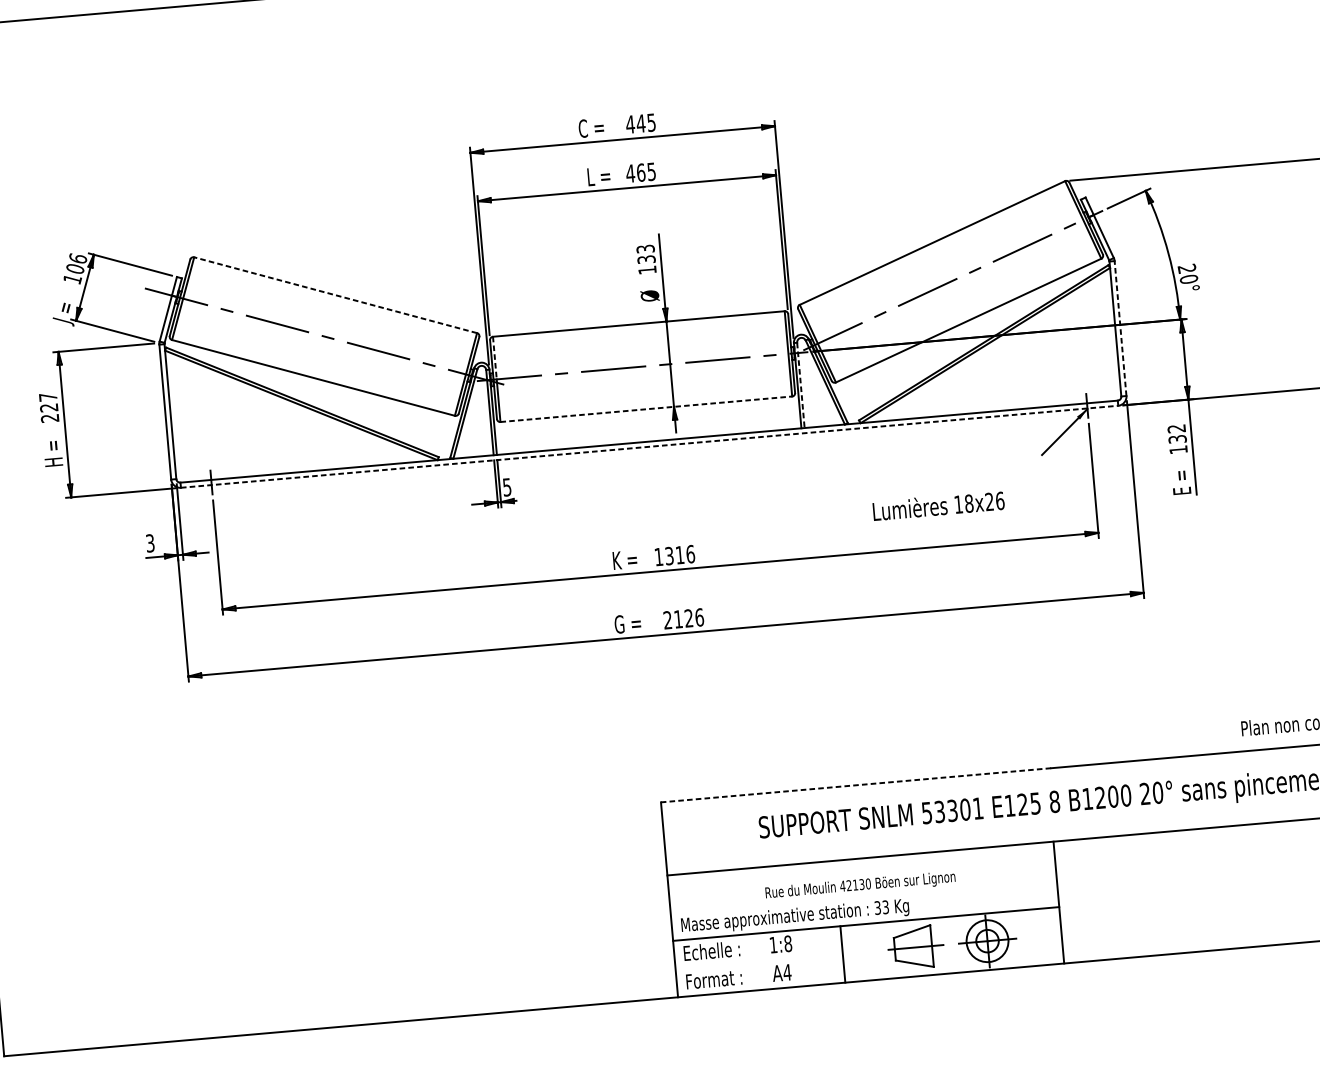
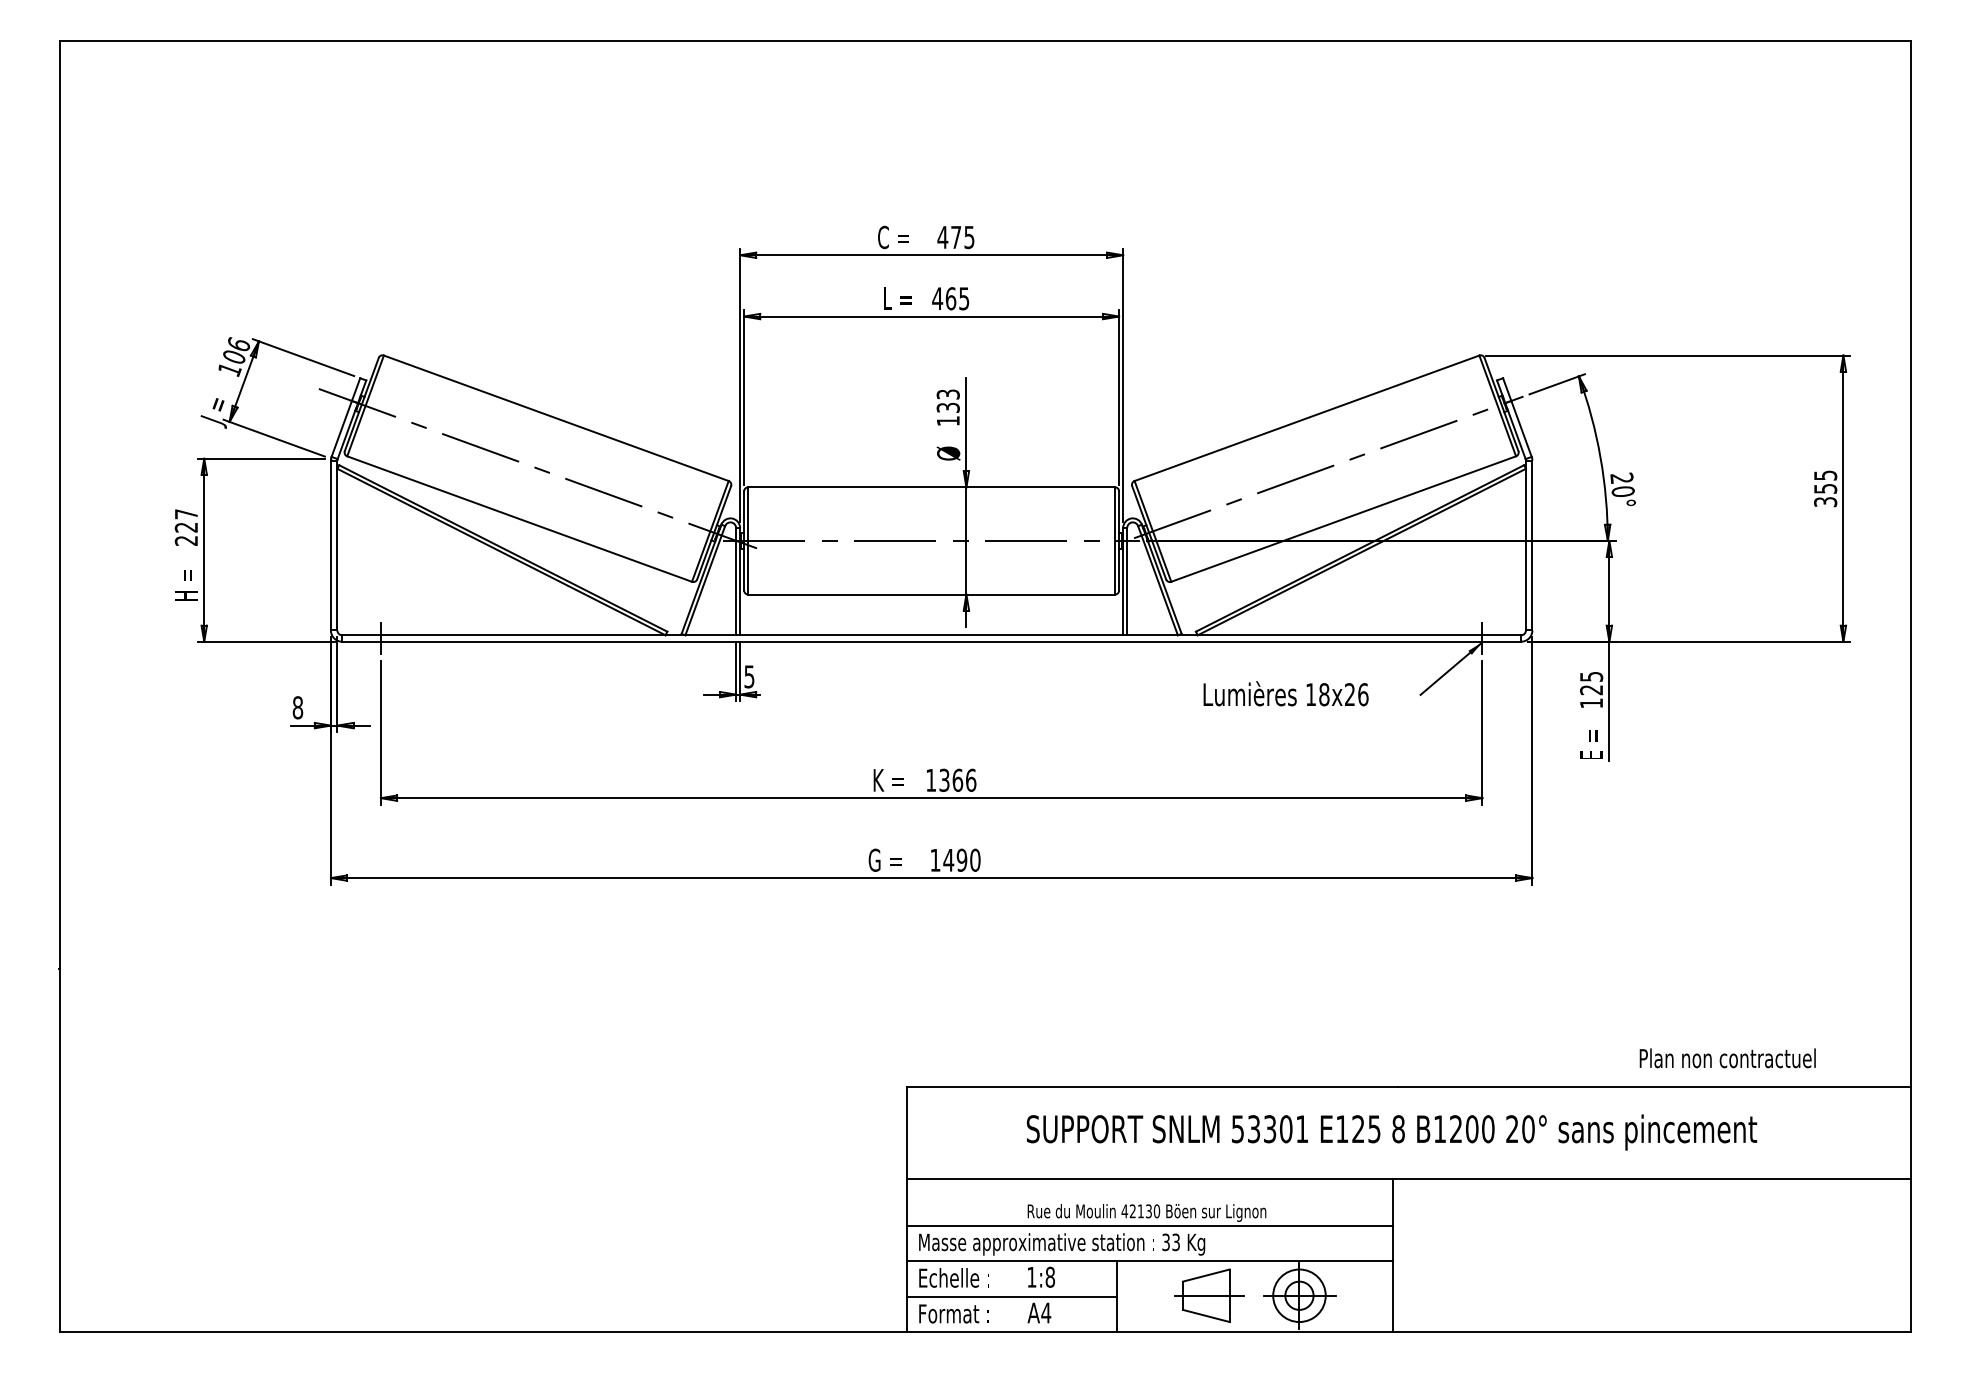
text: (640, 123) -> (955, 237), 445 -> 475
line: (335, 295) -> (555, 418), dashed -> solid
line: (1120, 328) -> (1532, 545), dashed -> solid
line: (495, 358) -> (748, 514), dashed -> solid
line: (801, 385) -> (1127, 581), dashed -> solid
line: (646, 409) -> (932, 594), dashed -> solid
text: (1177, 434) -> (1591, 683), 132 -> 125
line: (650, 446) -> (932, 641), dashed -> solid
text: (938, 505) -> (1285, 693), moved
text: (149, 543) -> (297, 707), 3 -> 8
text: (679, 554) -> (957, 779), 1316 -> 1366
text: (683, 618) -> (955, 859), 2126 -> 1490
line: (855, 785) -> (1151, 1086), dashed -> solid
line: (863, 895) -> (1149, 1225), added
line: (759, 961) -> (1012, 1296), added

